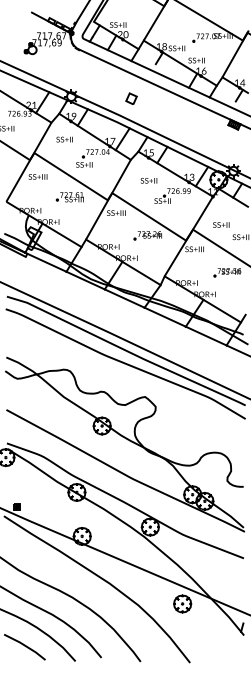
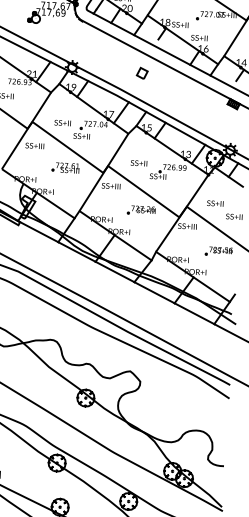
part: (131, 98) -> (142, 73), moved
text: (64, 139) -> (62, 122), moved
text: (148, 180) -> (138, 162), moved

